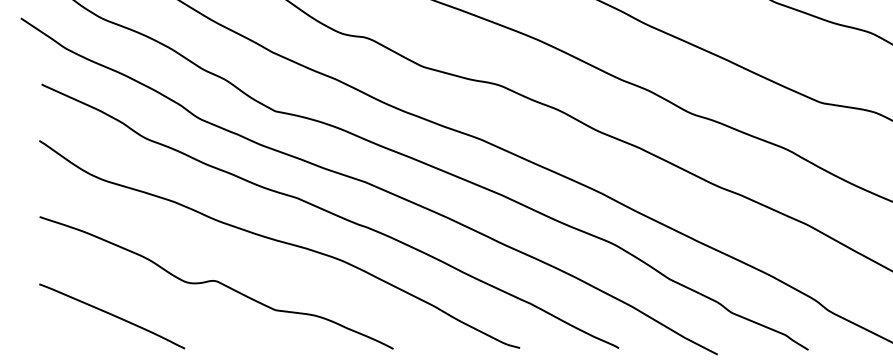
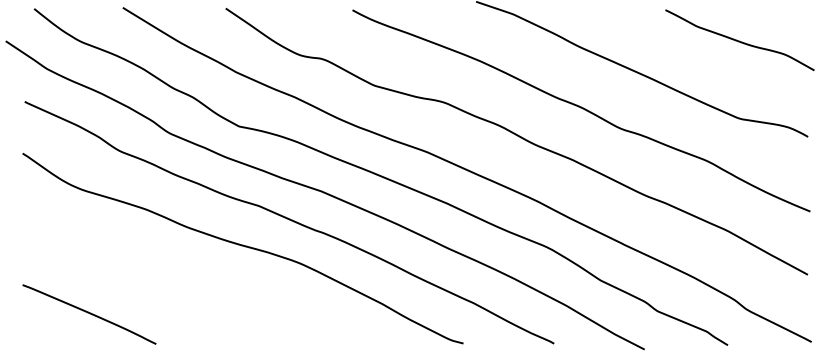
curve: (216, 282) -> (185, 283), removed

